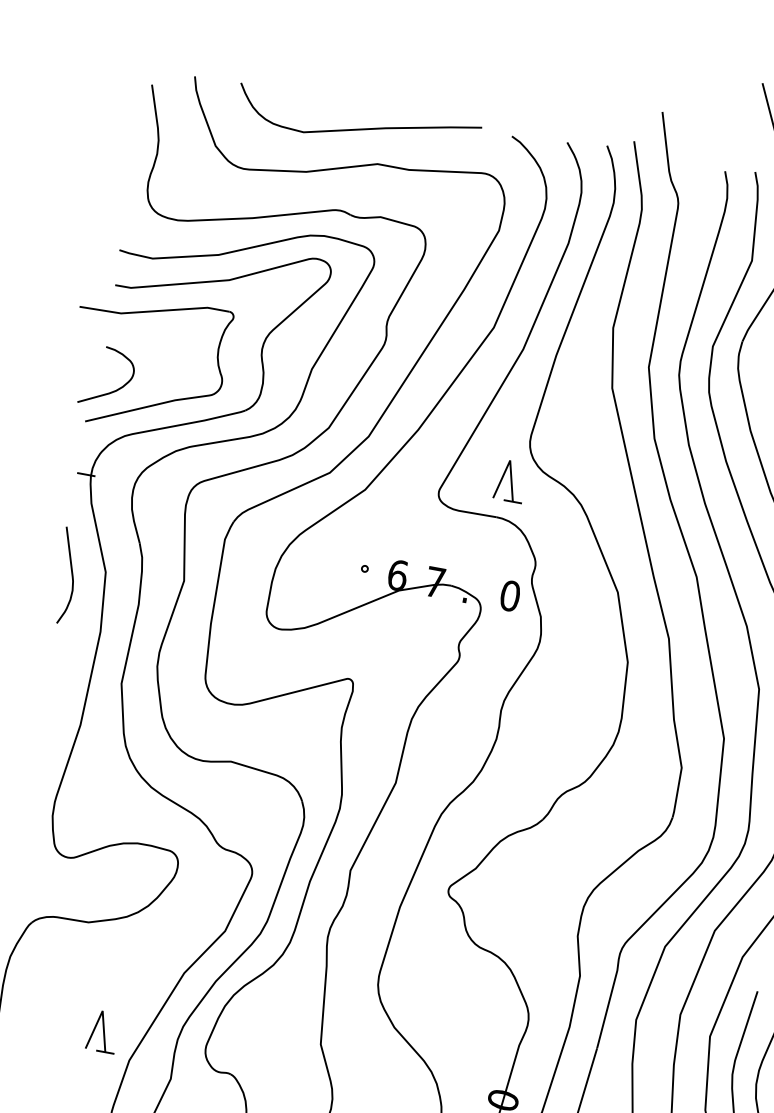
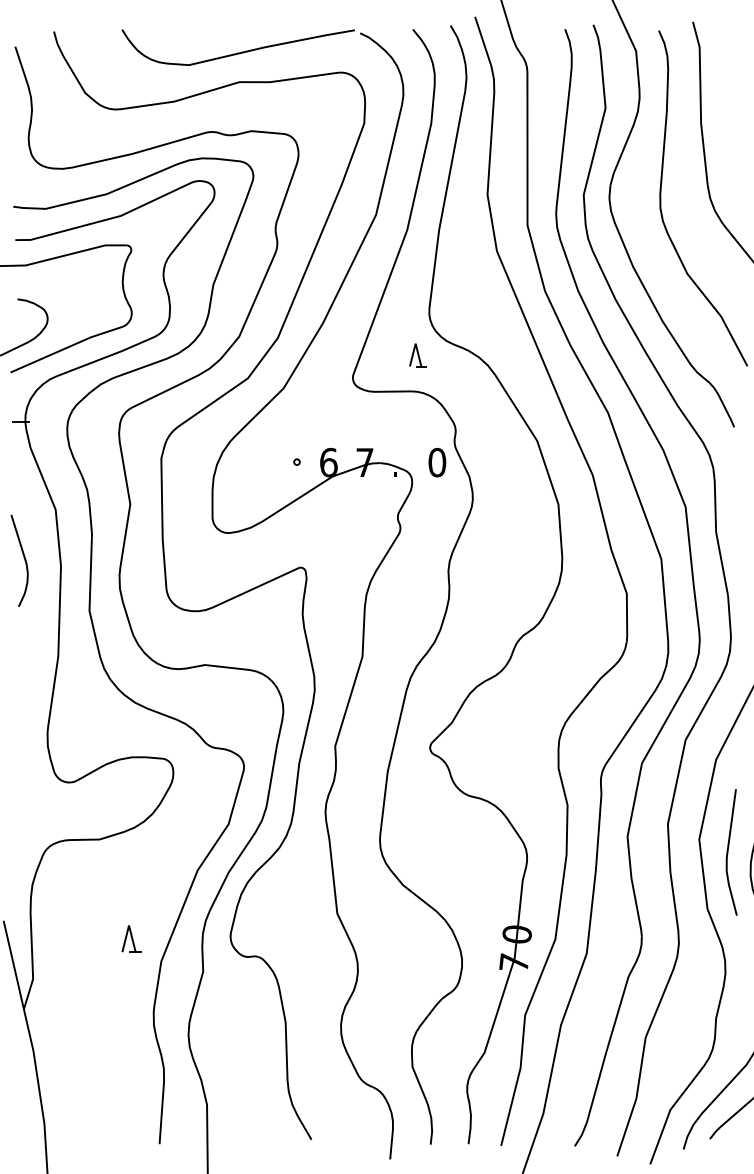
curve: (356, 128) -> (237, 52), moved
part: (510, 480) -> (417, 354), size x0.6
curve: (71, 573) -> (23, 557), moved
part: (102, 1031) -> (131, 938), size x0.7

